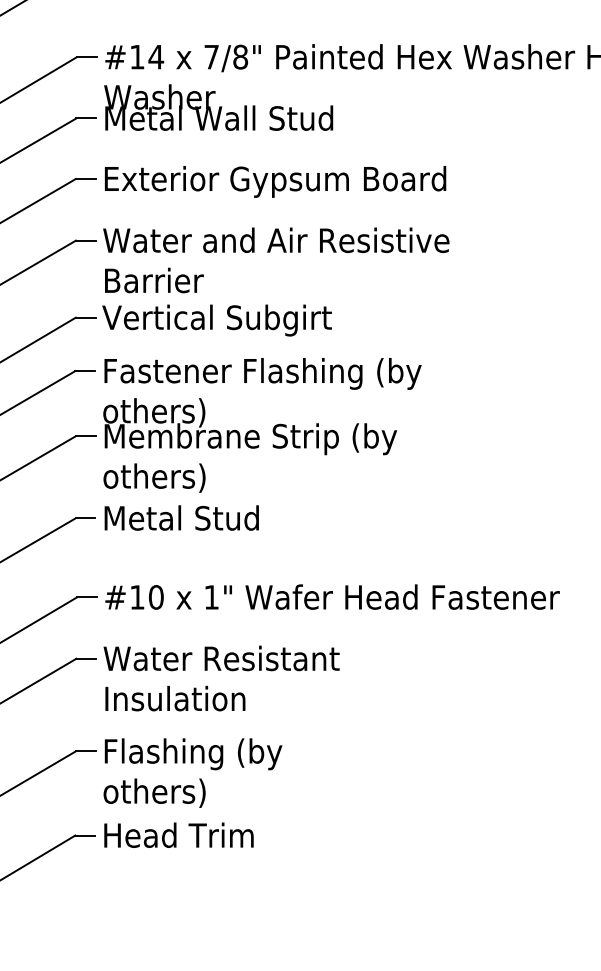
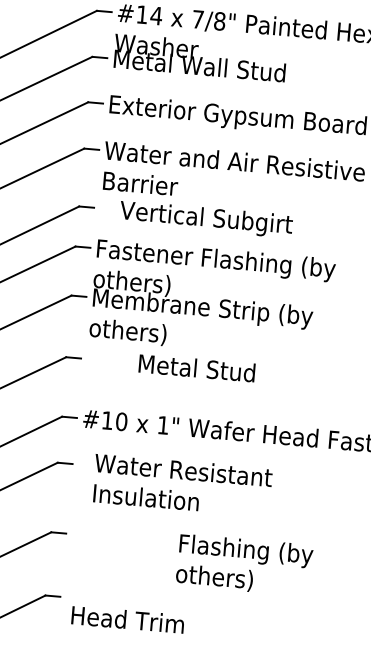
text: (216, 320) -> (205, 219), moved
text: (181, 517) -> (196, 367), moved
text: (221, 678) -> (182, 485), moved
text: (192, 772) -> (244, 564), moved
text: (178, 834) -> (127, 619), moved

